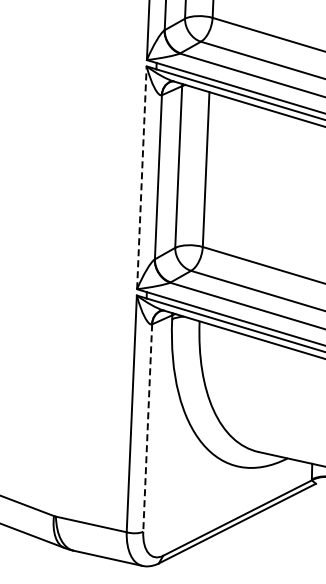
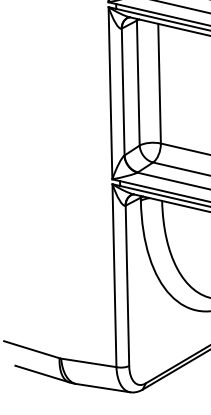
line: (141, 177) -> (110, 93), dashed -> solid
line: (147, 428) -> (127, 286), dashed -> solid

